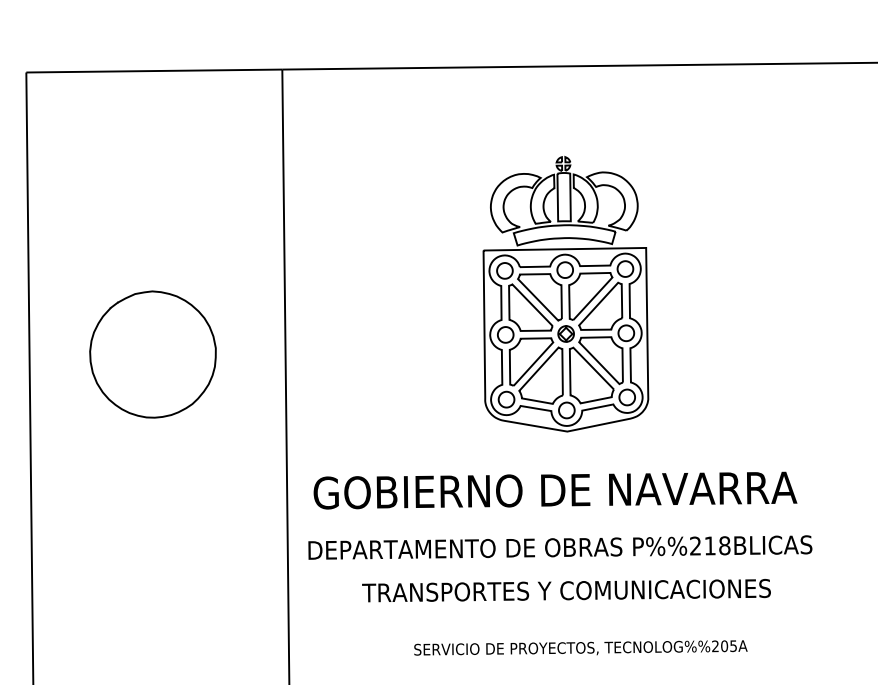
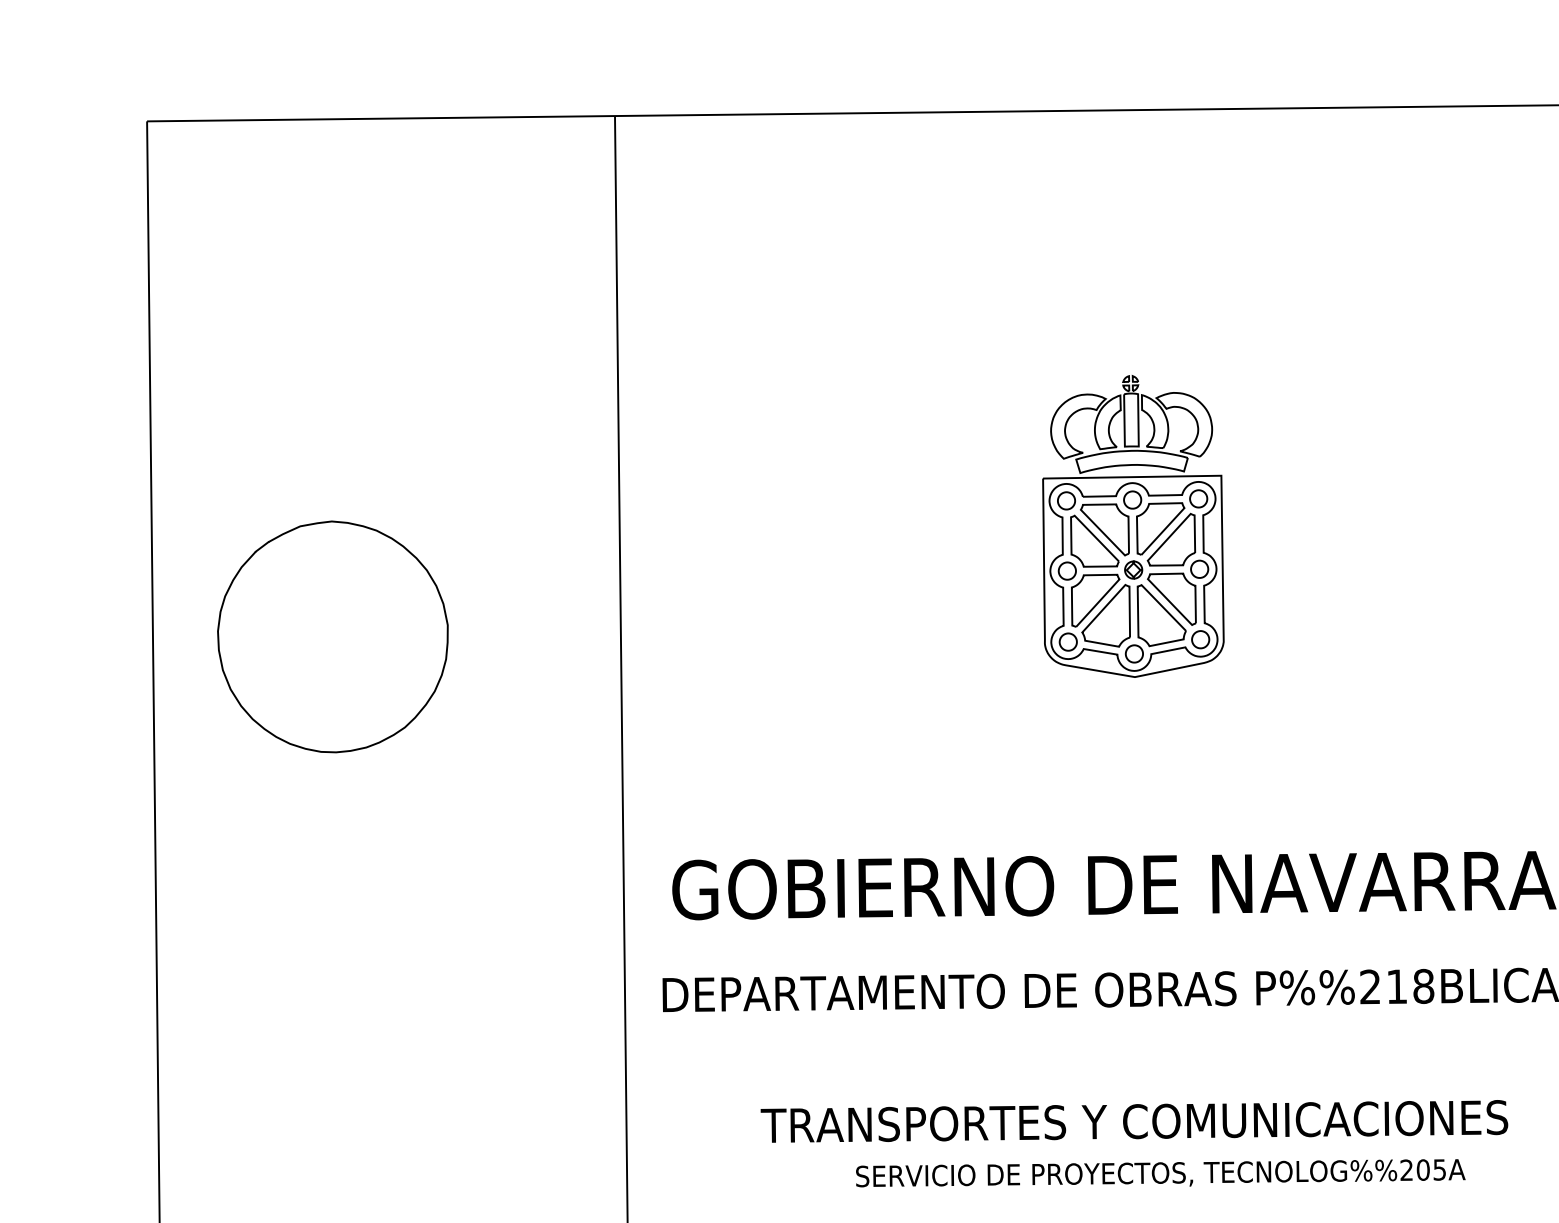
part: (565, 293) -> (1132, 525), size x0.6
part: (152, 354) -> (331, 636), moved
text: (566, 590) -> (1134, 1121), moved

